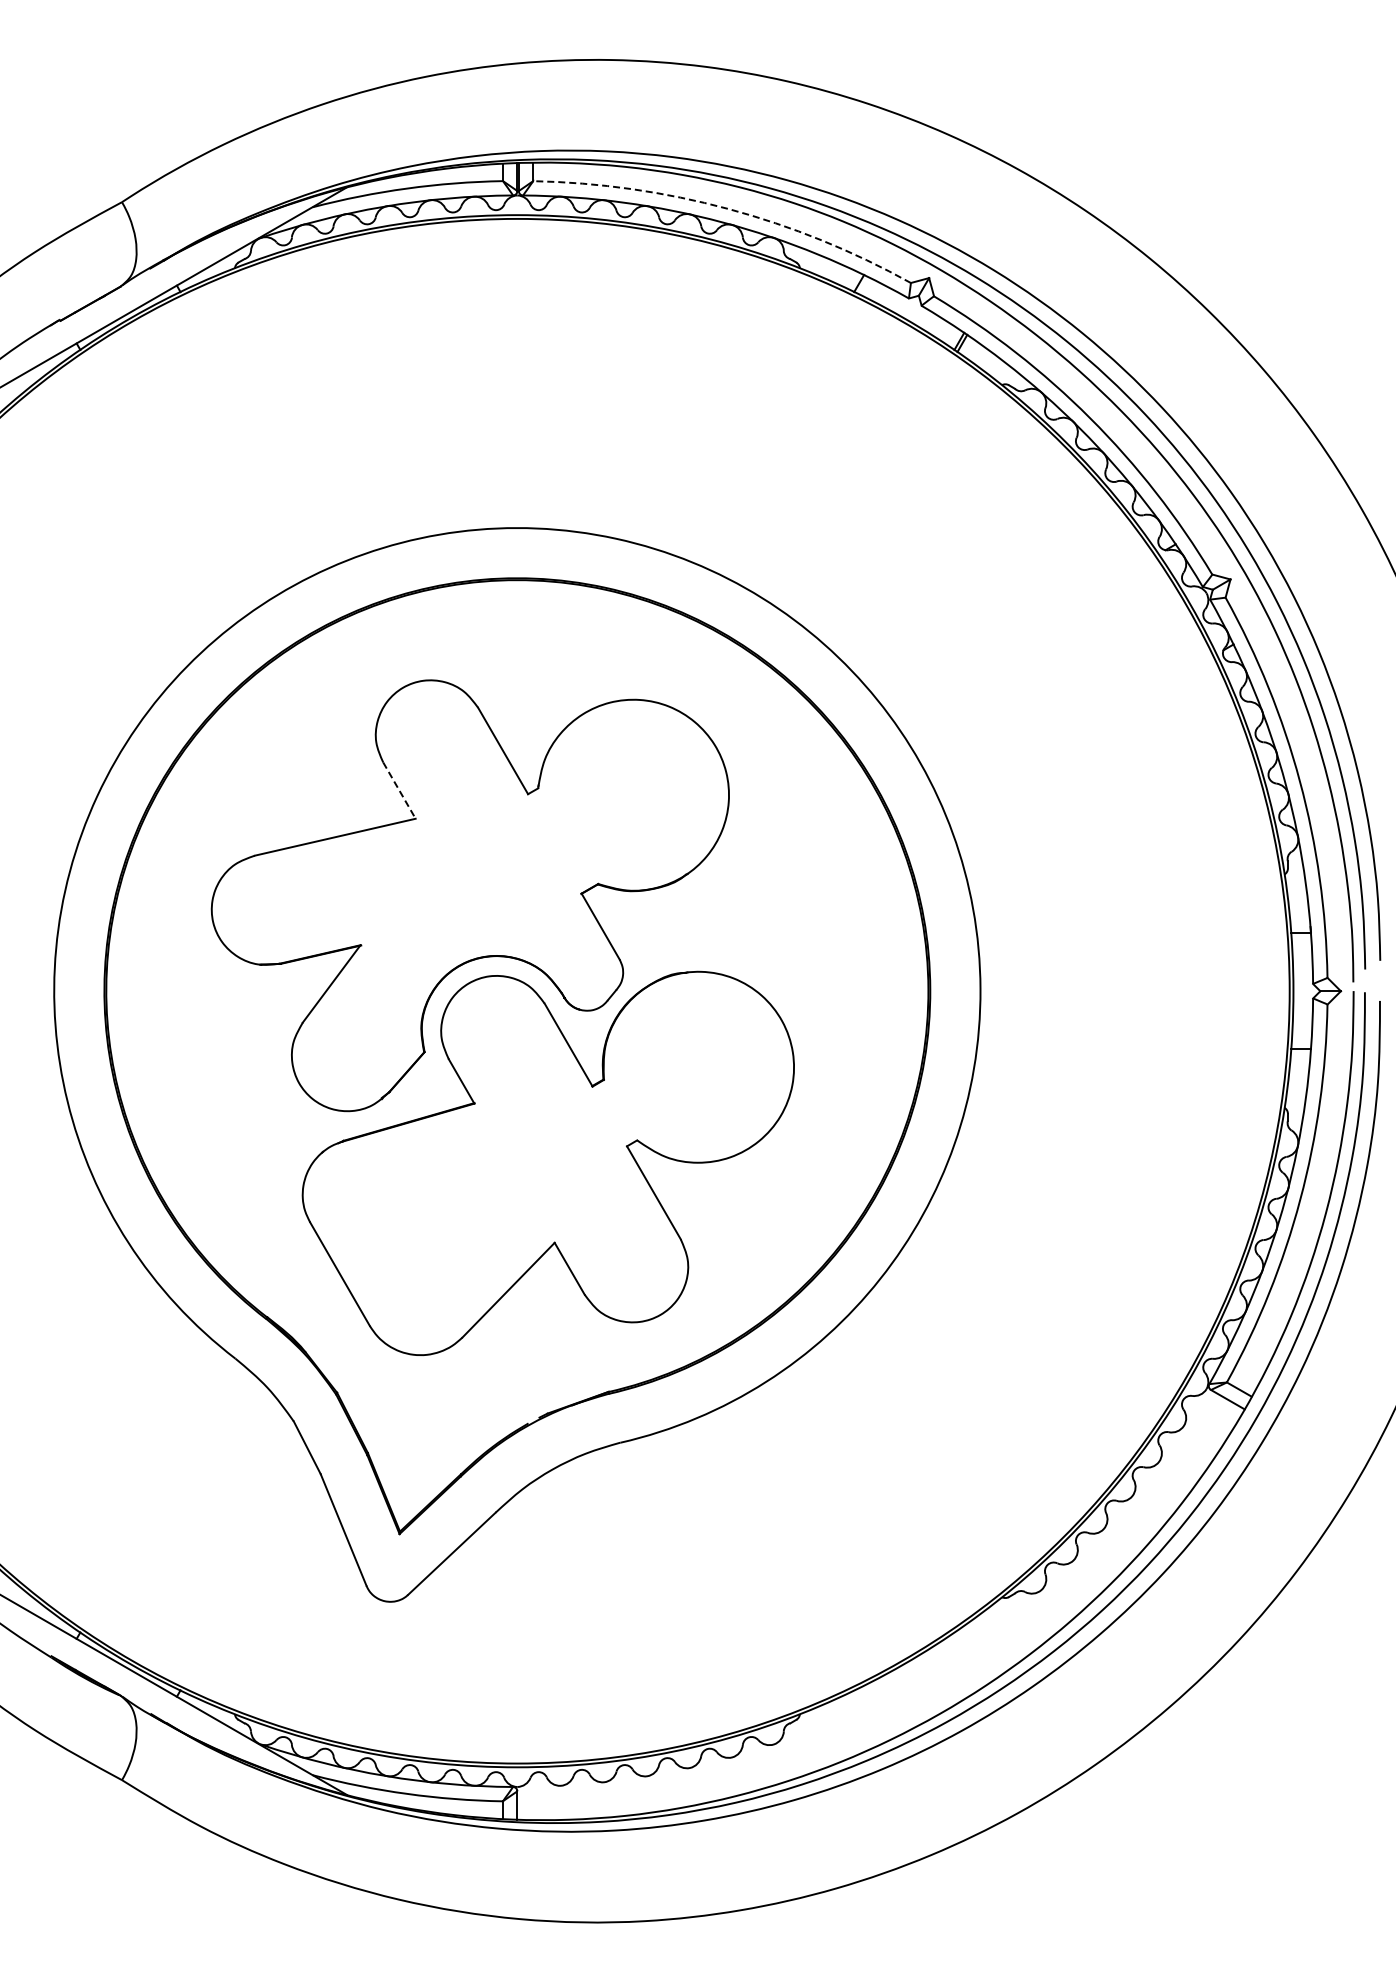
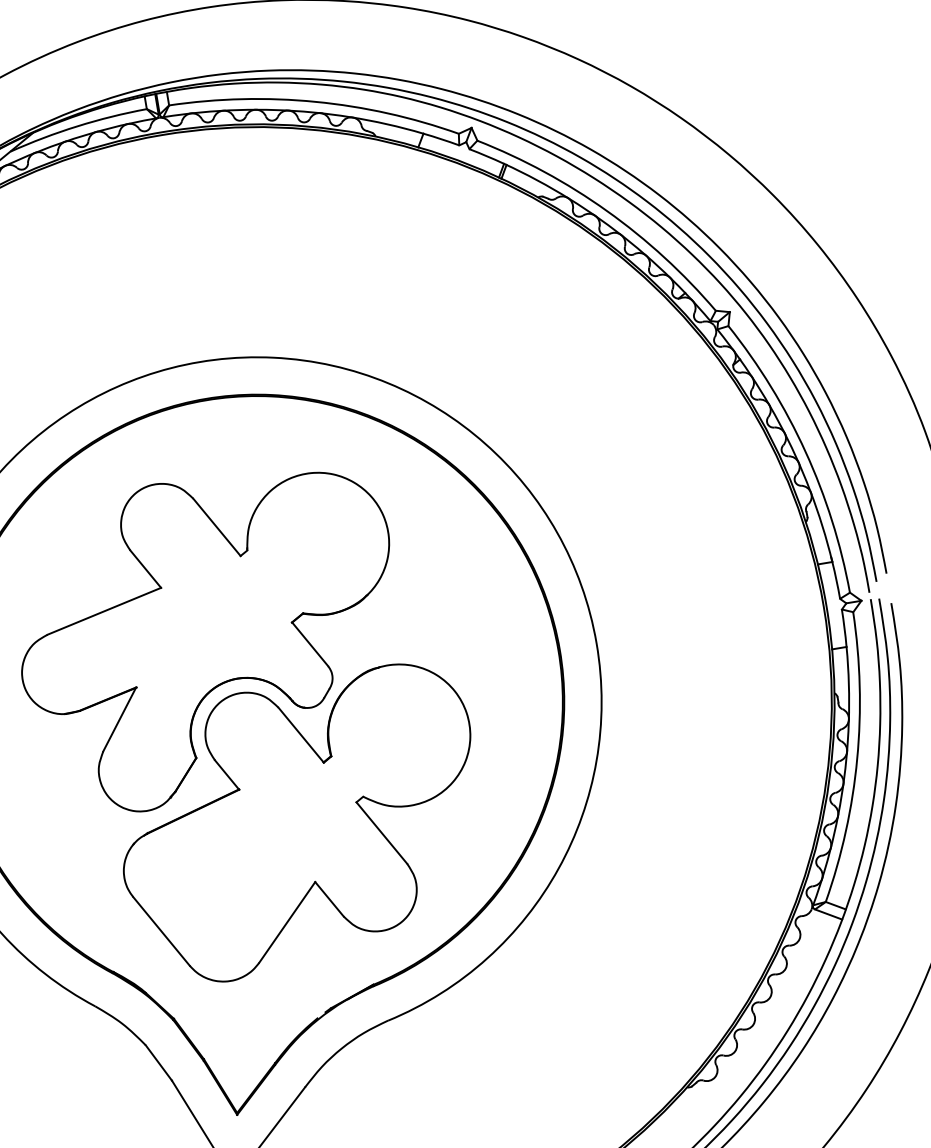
arc: (728, 208) -> (315, 101), dashed -> solid
line: (399, 791) -> (145, 569), dashed -> solid

